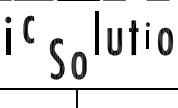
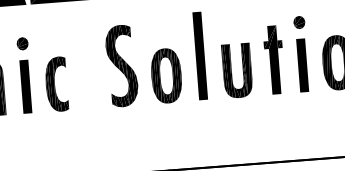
part: (28, 29) -> (56, 84), moved
part: (147, 35) -> (301, 53), size x1.43
part: (67, 58) -> (142, 63), moved

